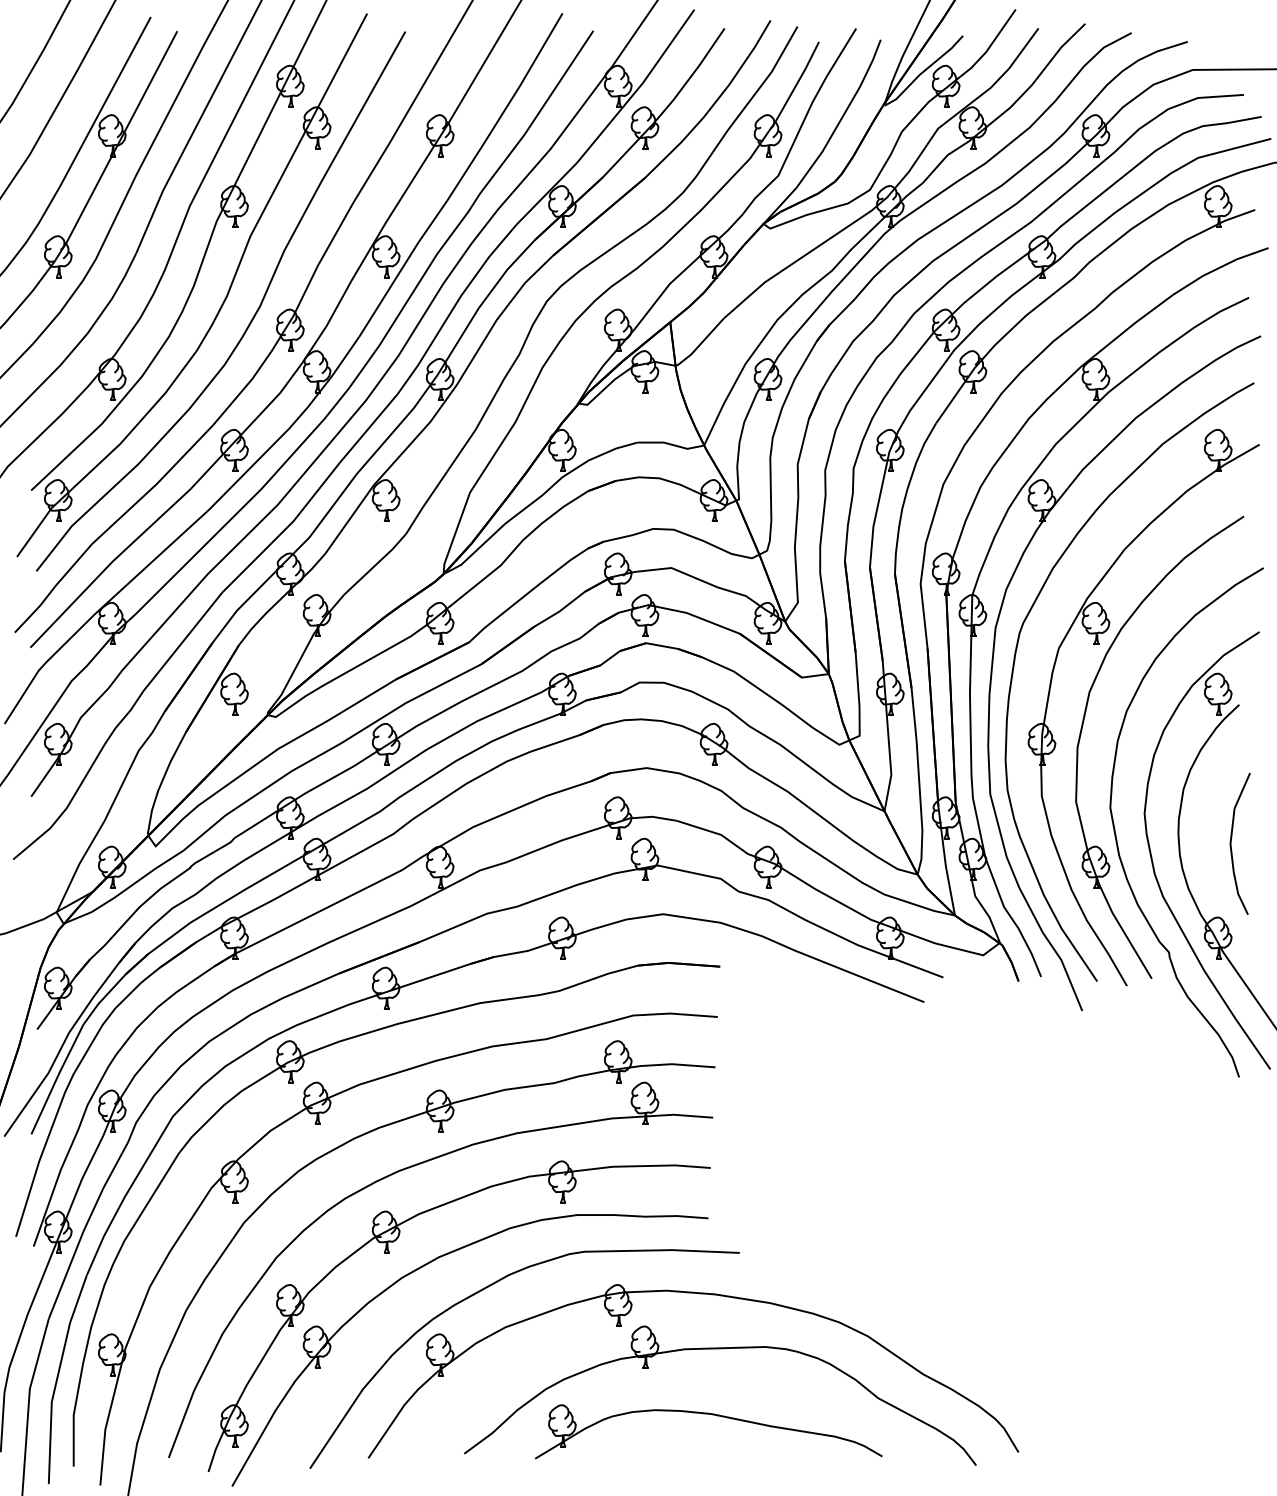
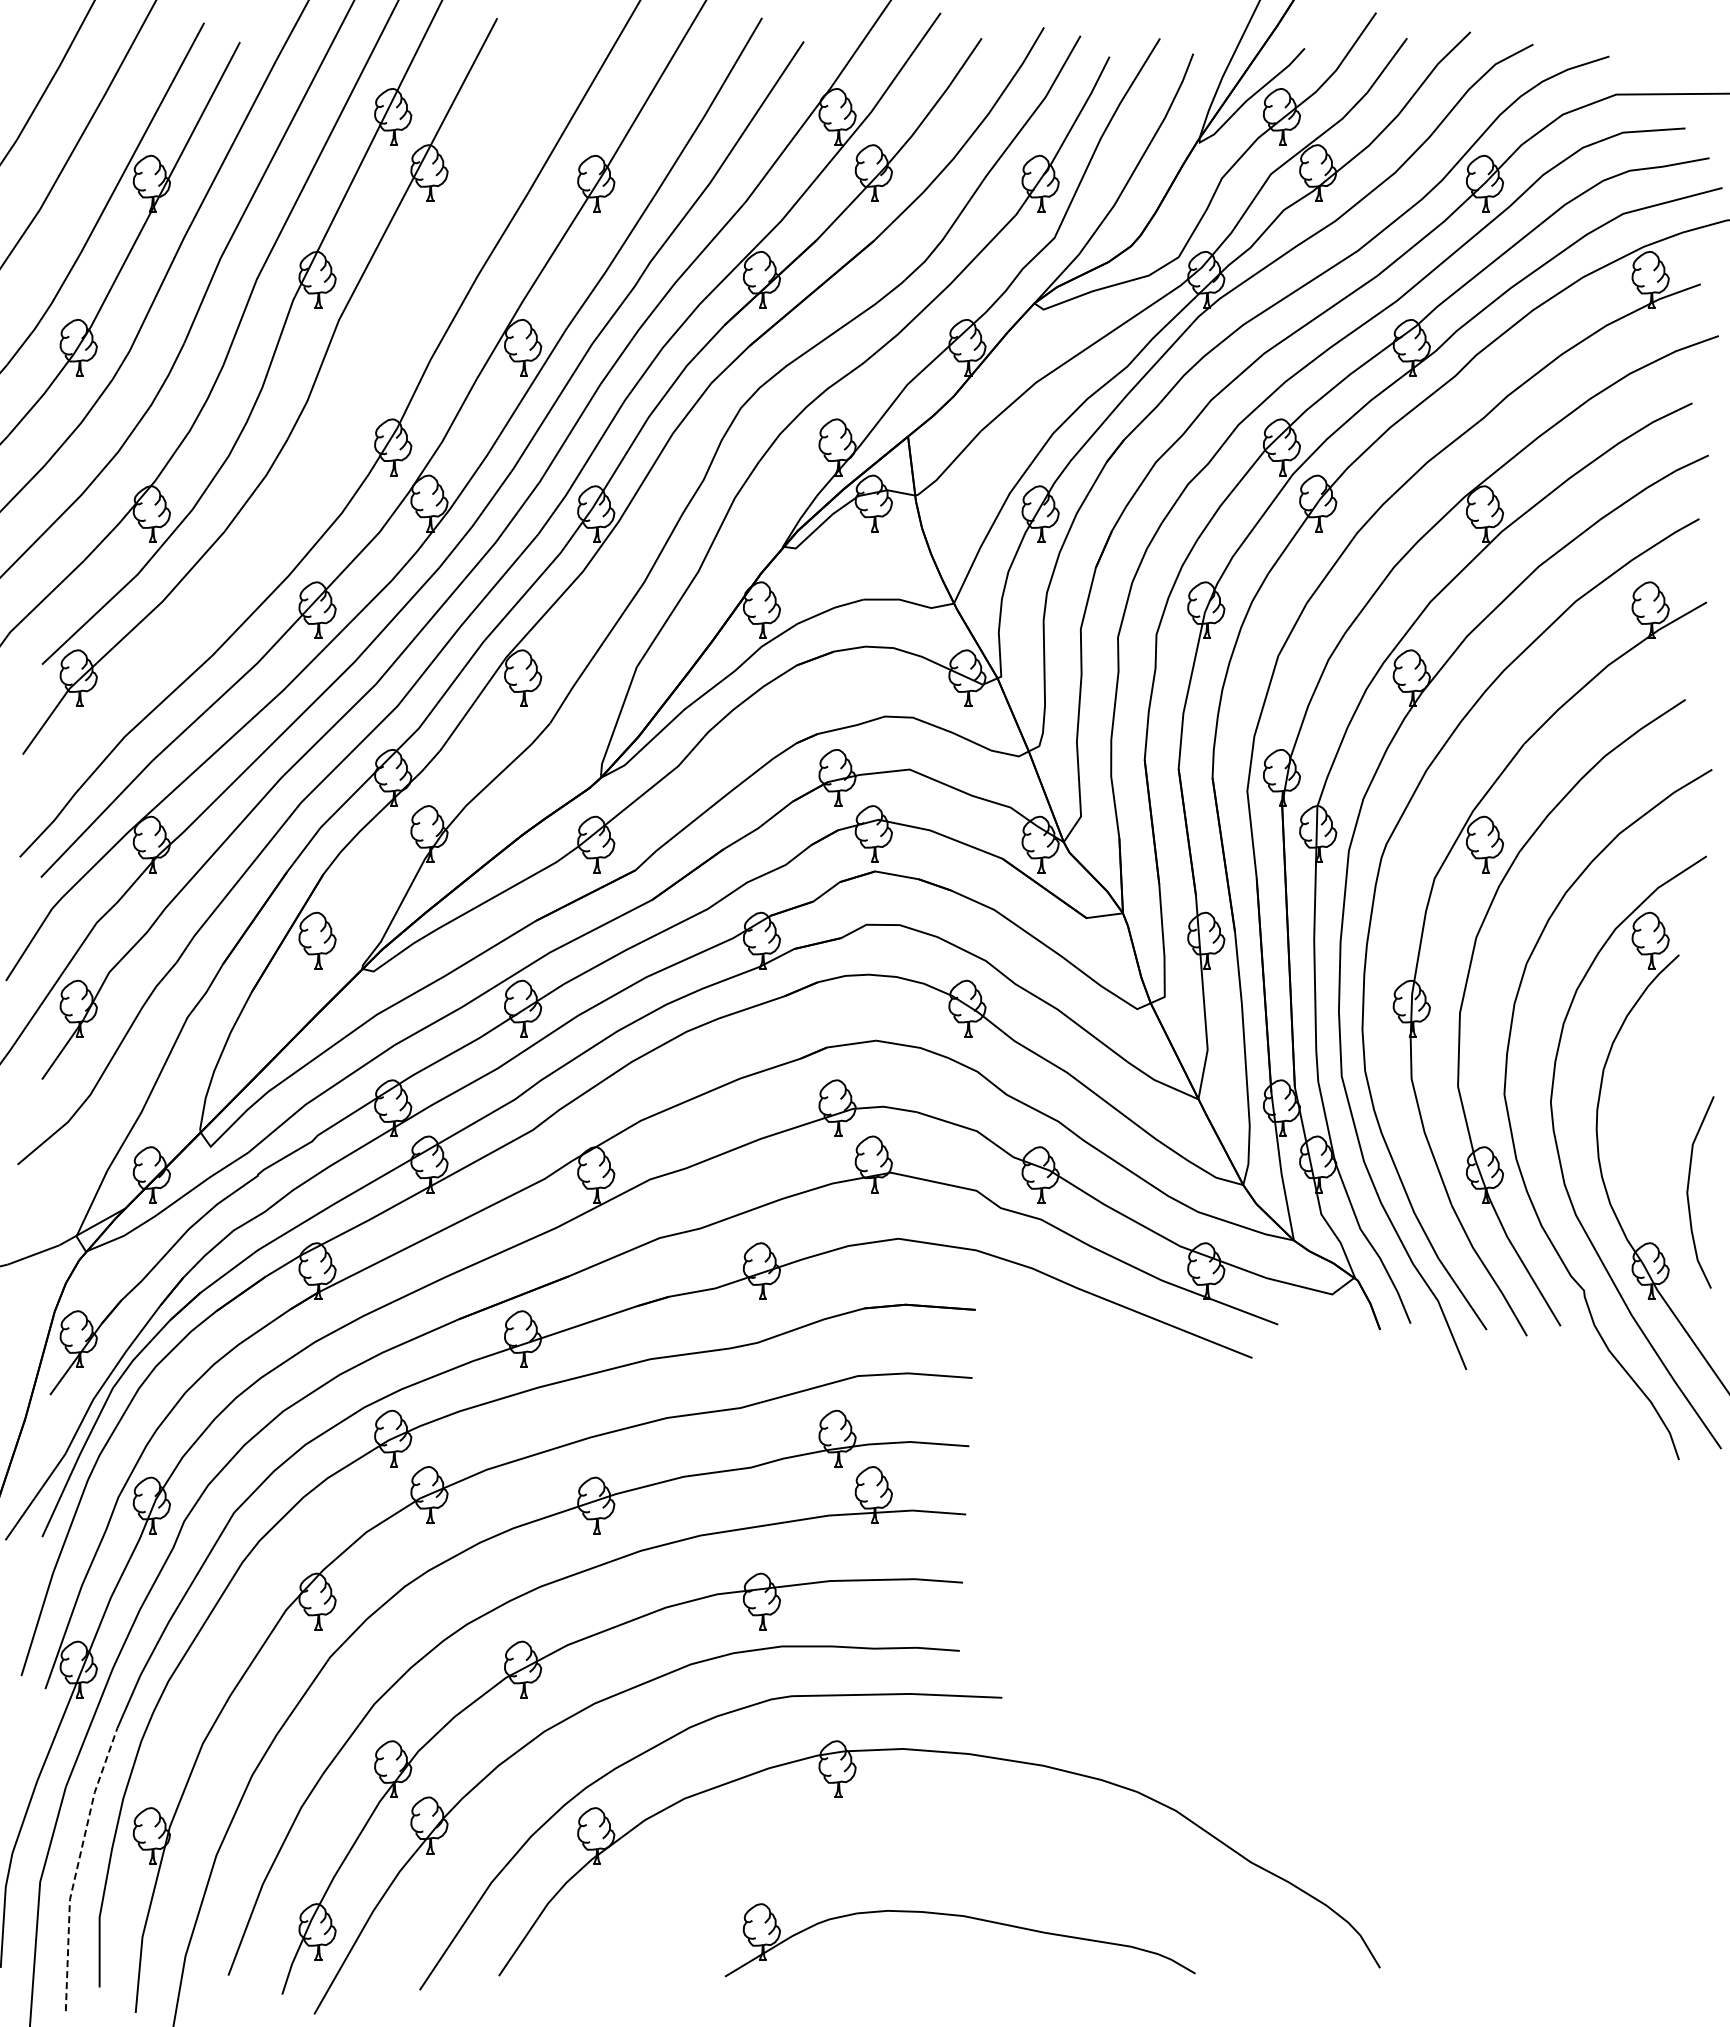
curve: (250, 320) -> (339, 434), removed
curve: (1231, 843) -> (1688, 1192), moved
part: (715, 1349) -> (969, 1828), removed
line: (57, 1377) -> (77, 1866), solid -> dashed

